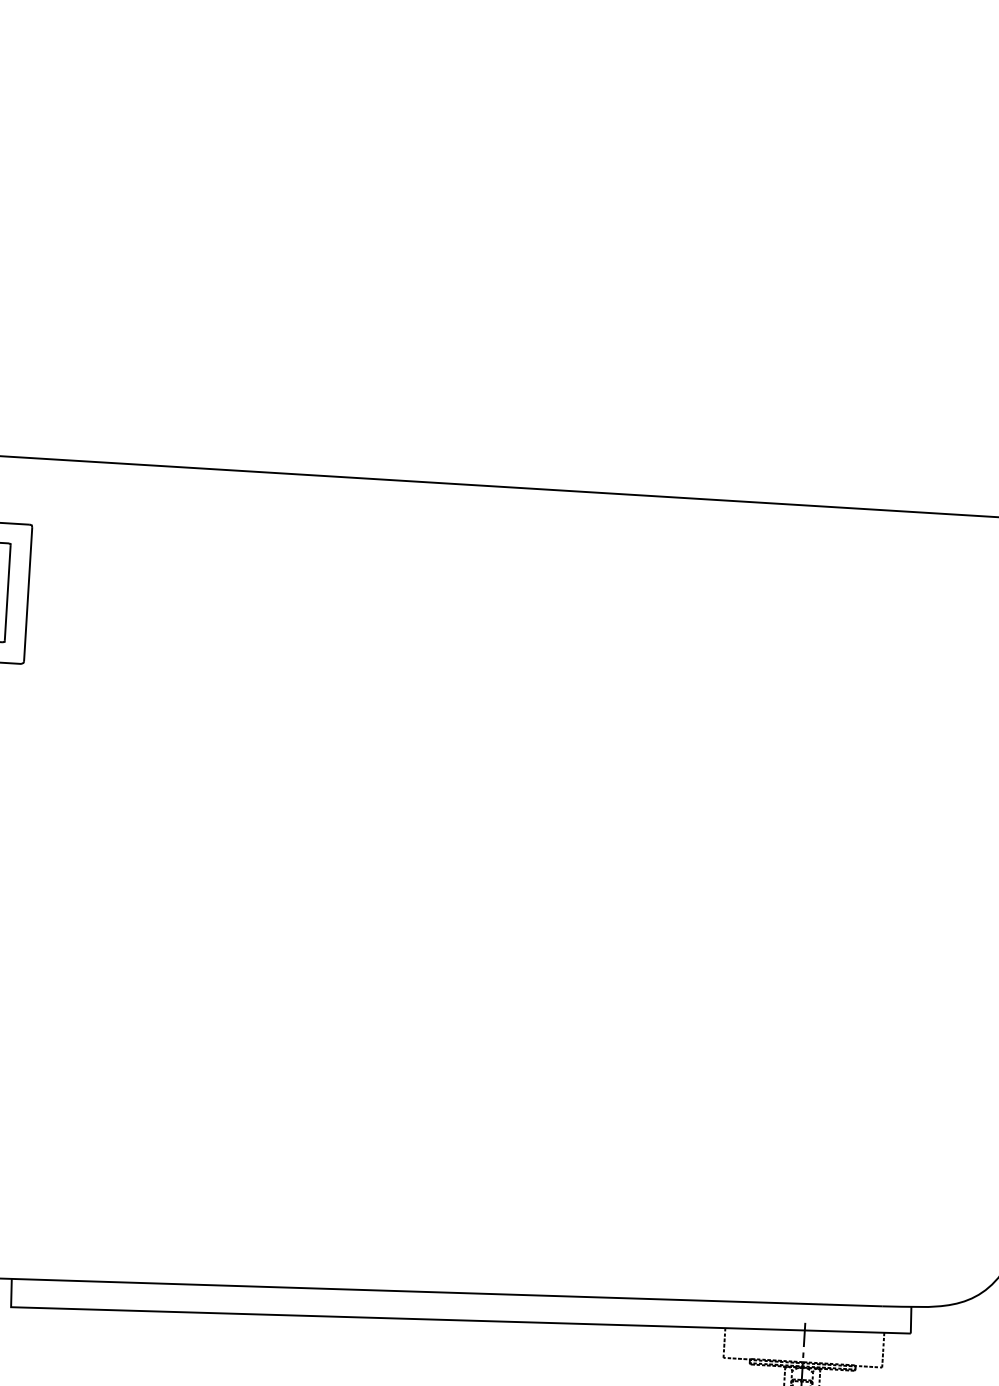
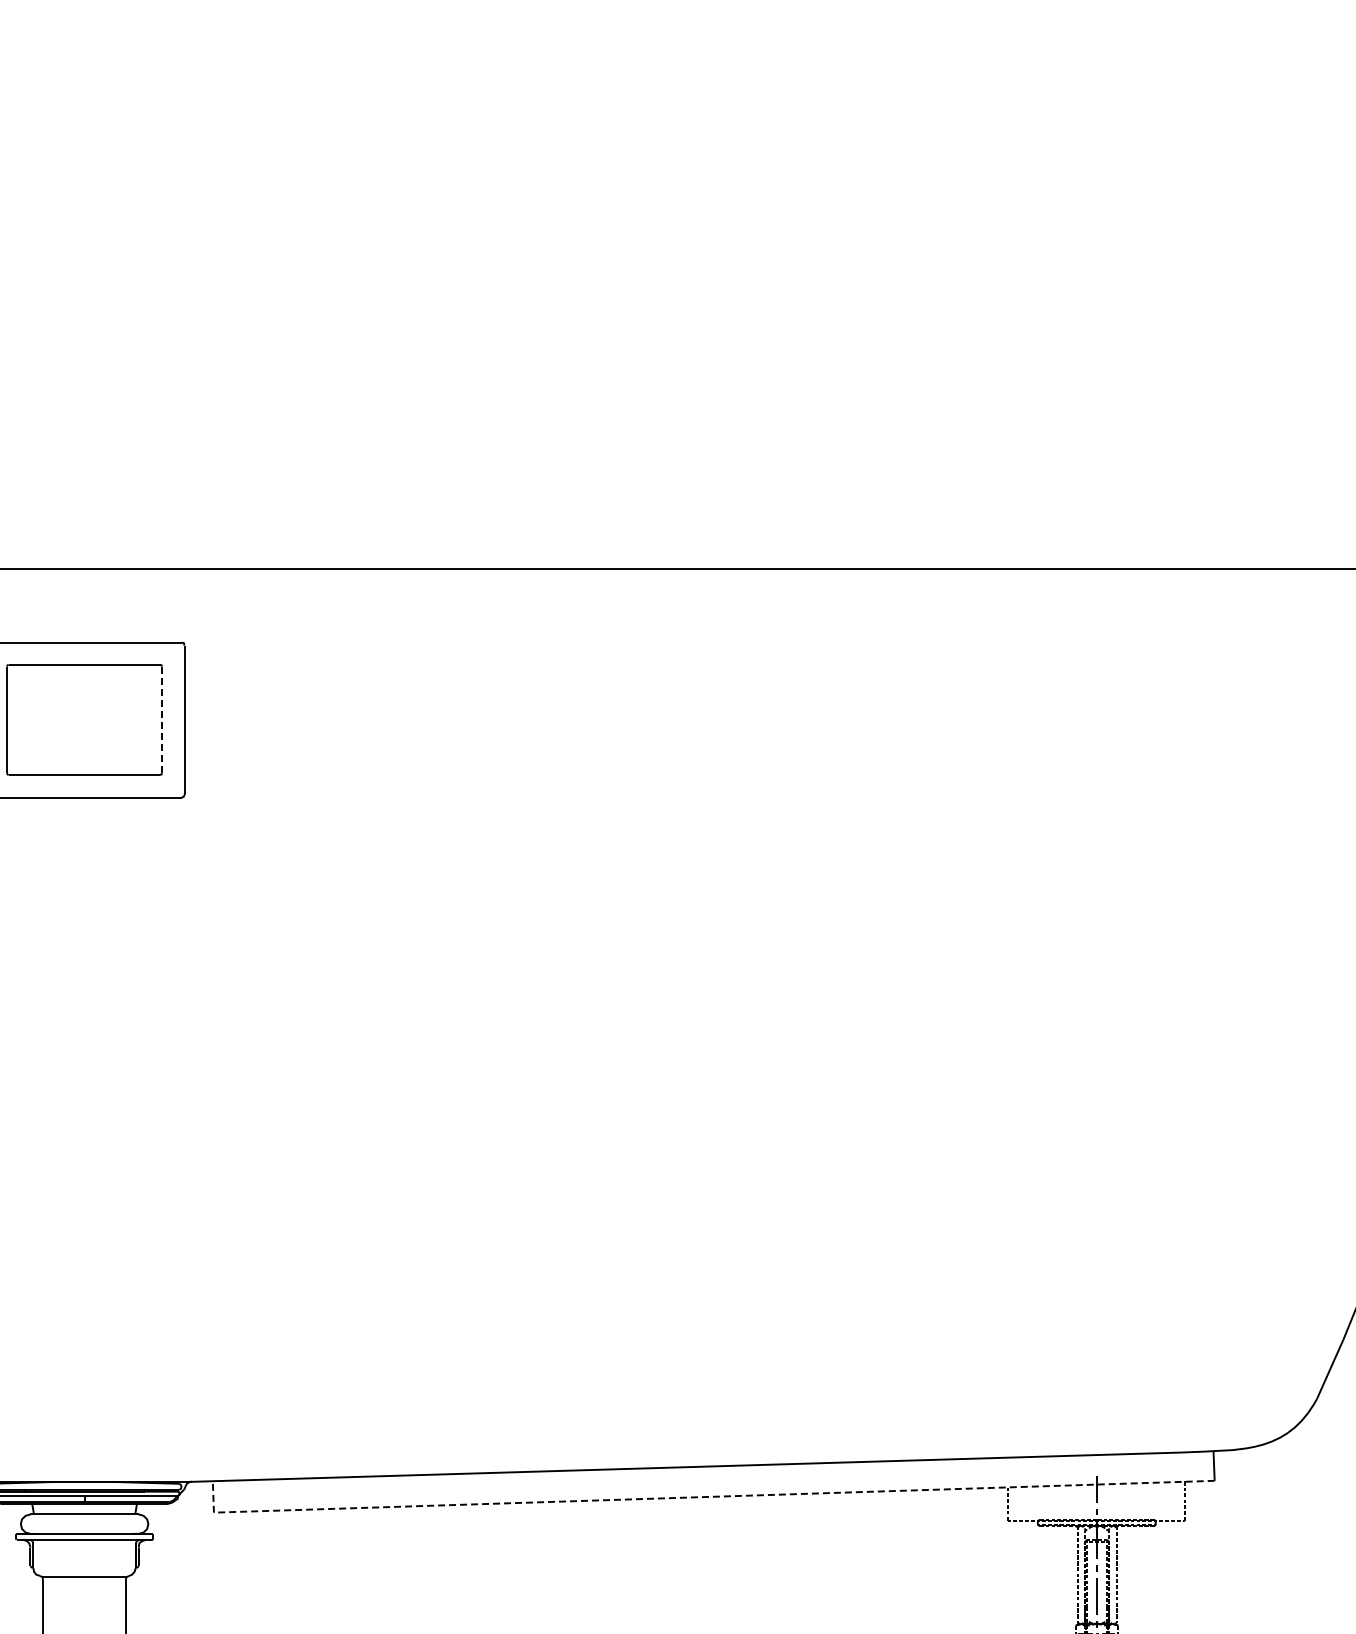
line: (7, 592) -> (161, 719), solid -> dashed
line: (445, 1320) -> (697, 1497), solid -> dashed

